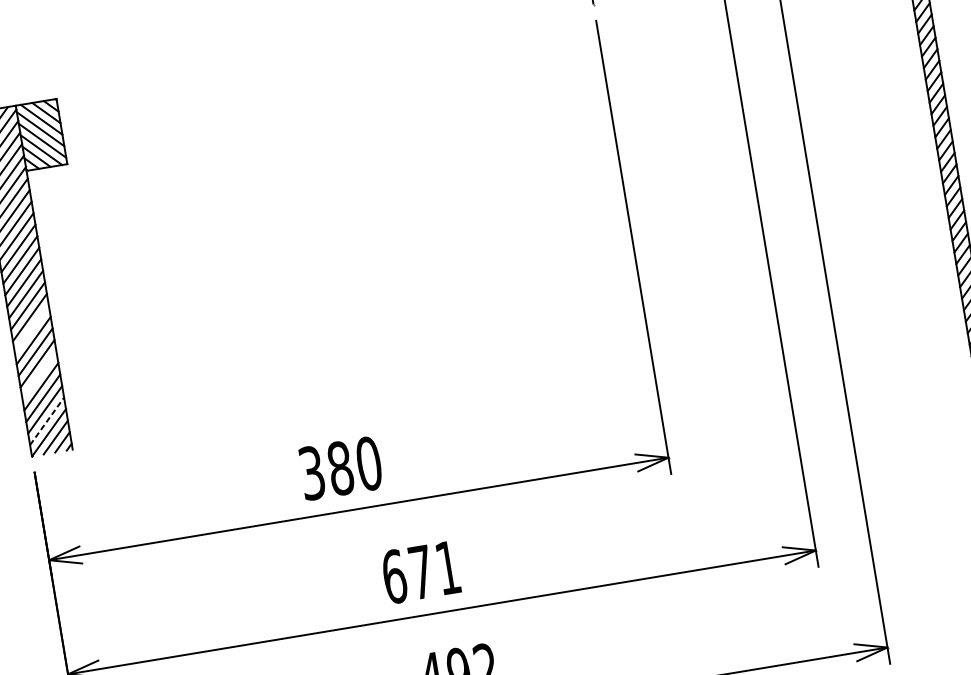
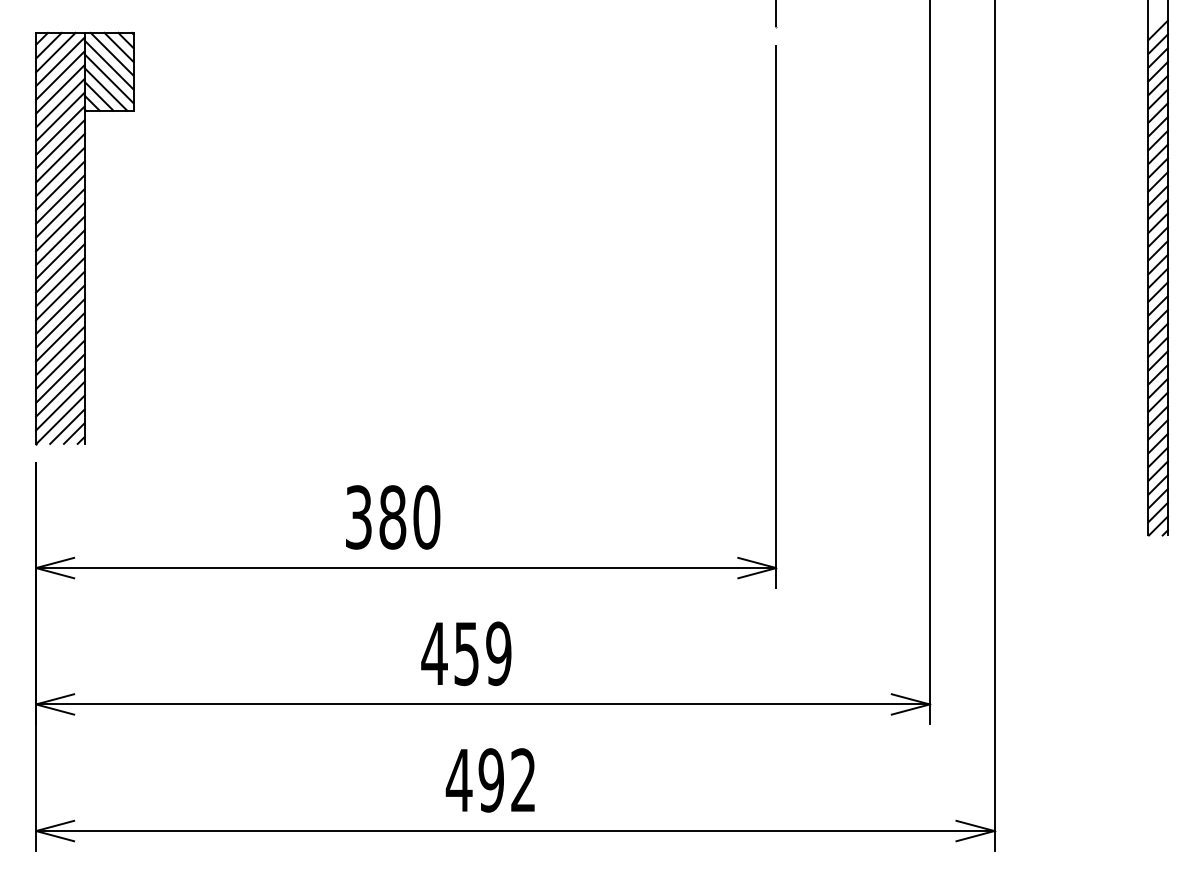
line: (31, 328) -> (60, 295), added
line: (39, 374) -> (60, 350), added
line: (47, 420) -> (60, 405), dashed -> solid
text: (421, 572) -> (466, 653), 671 -> 459

